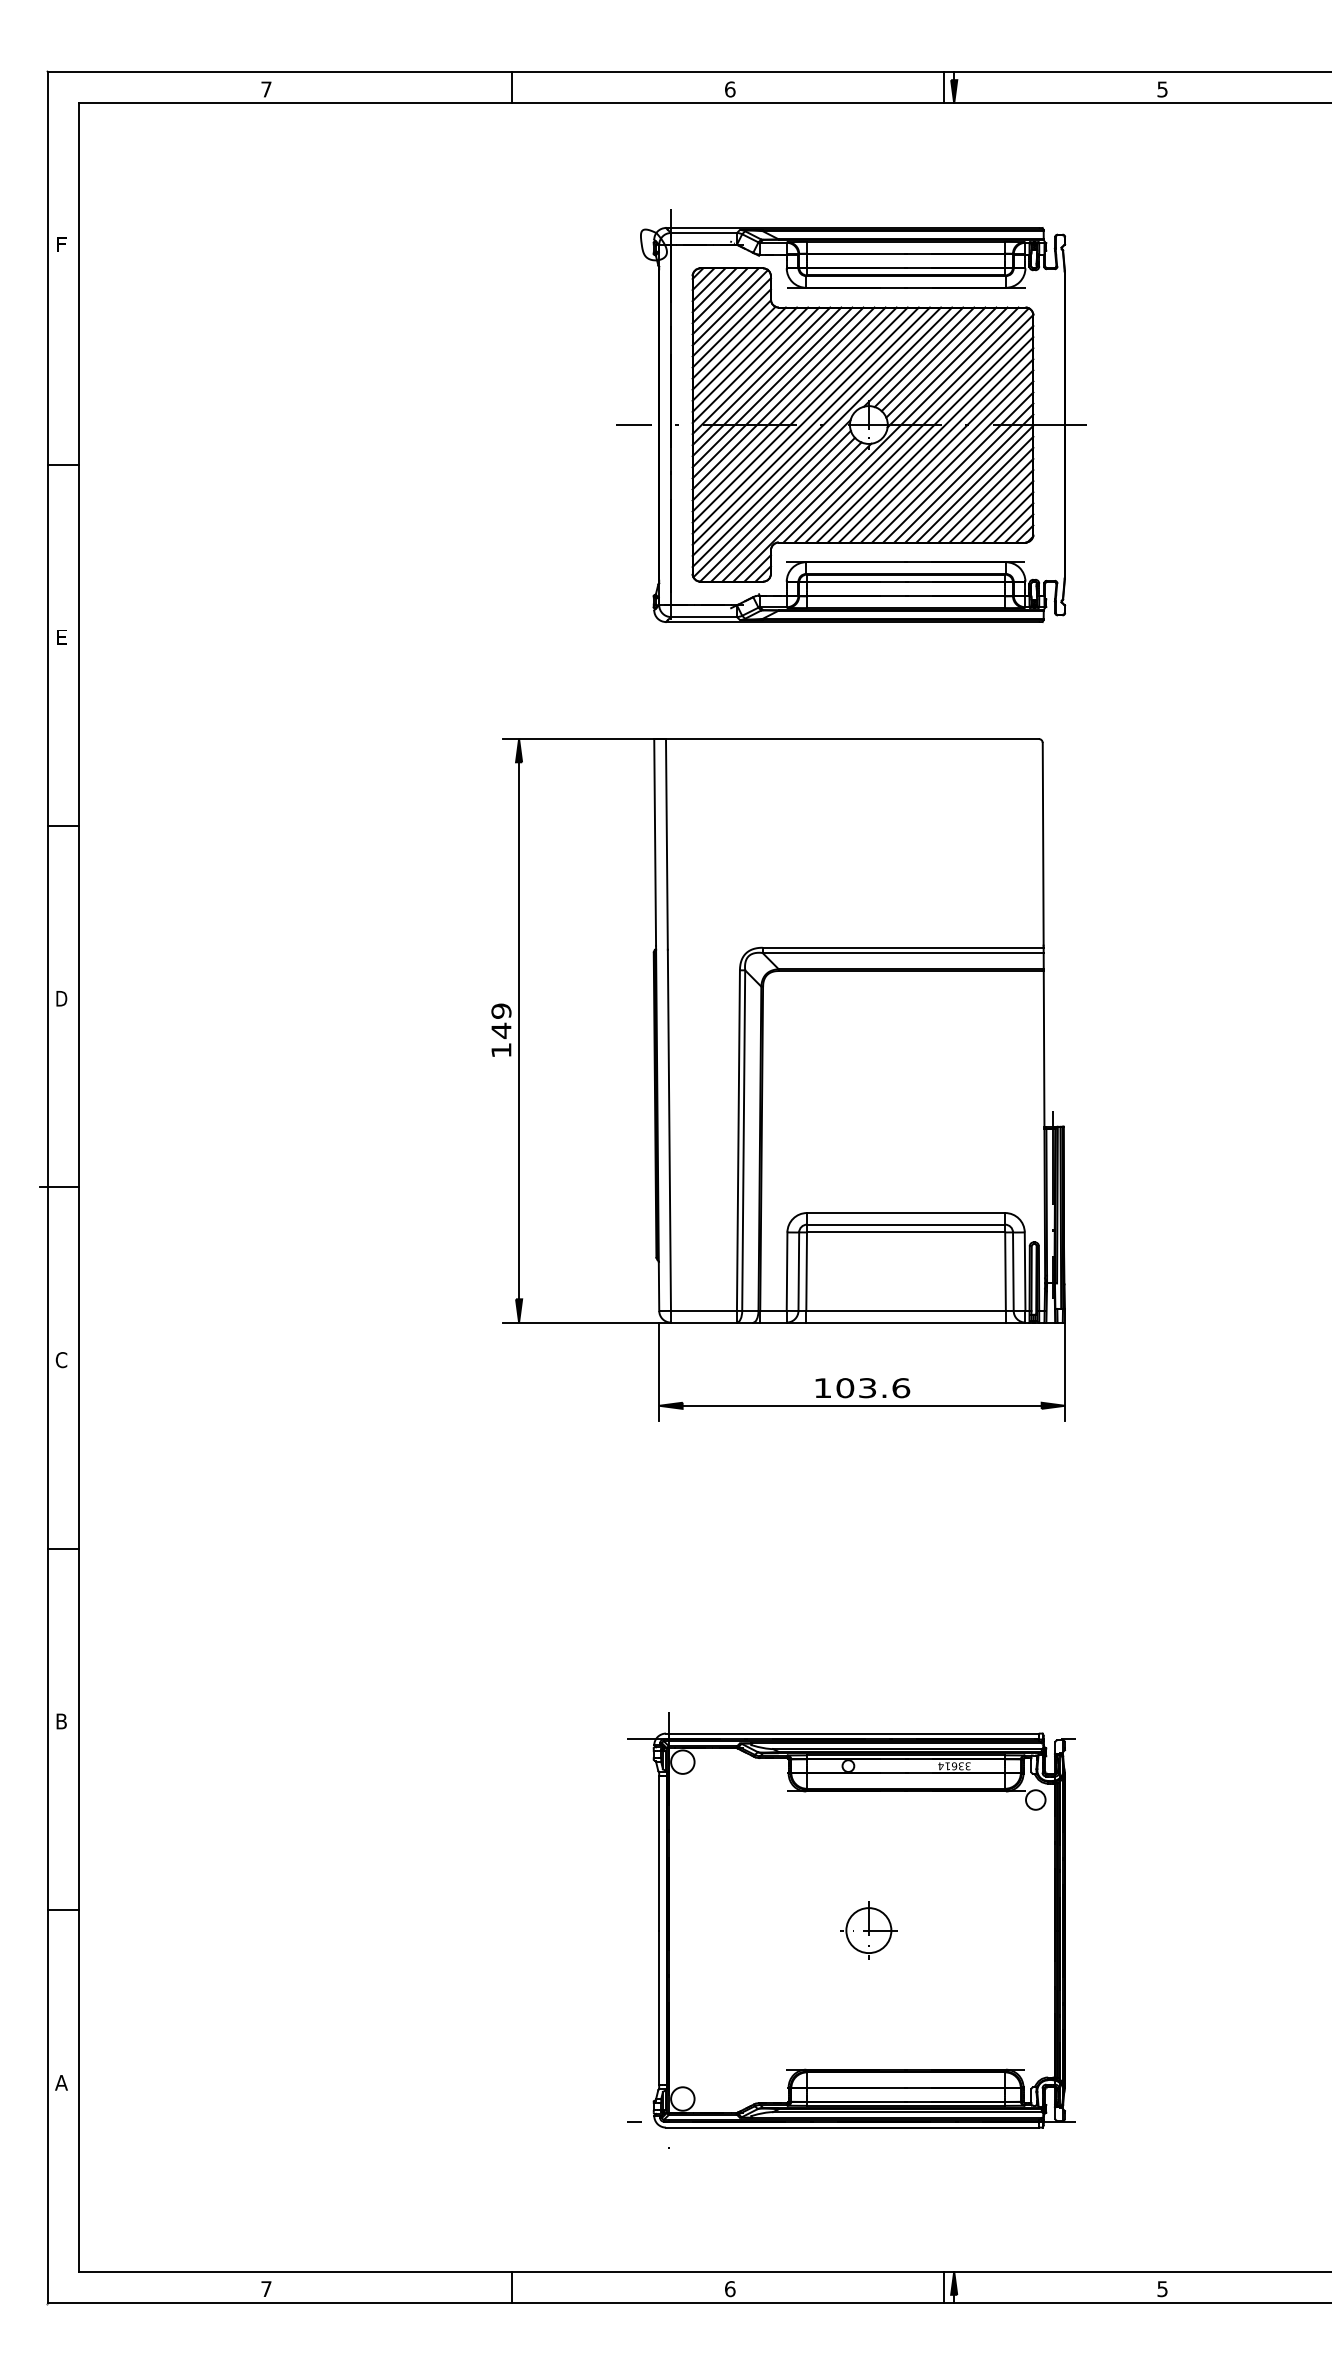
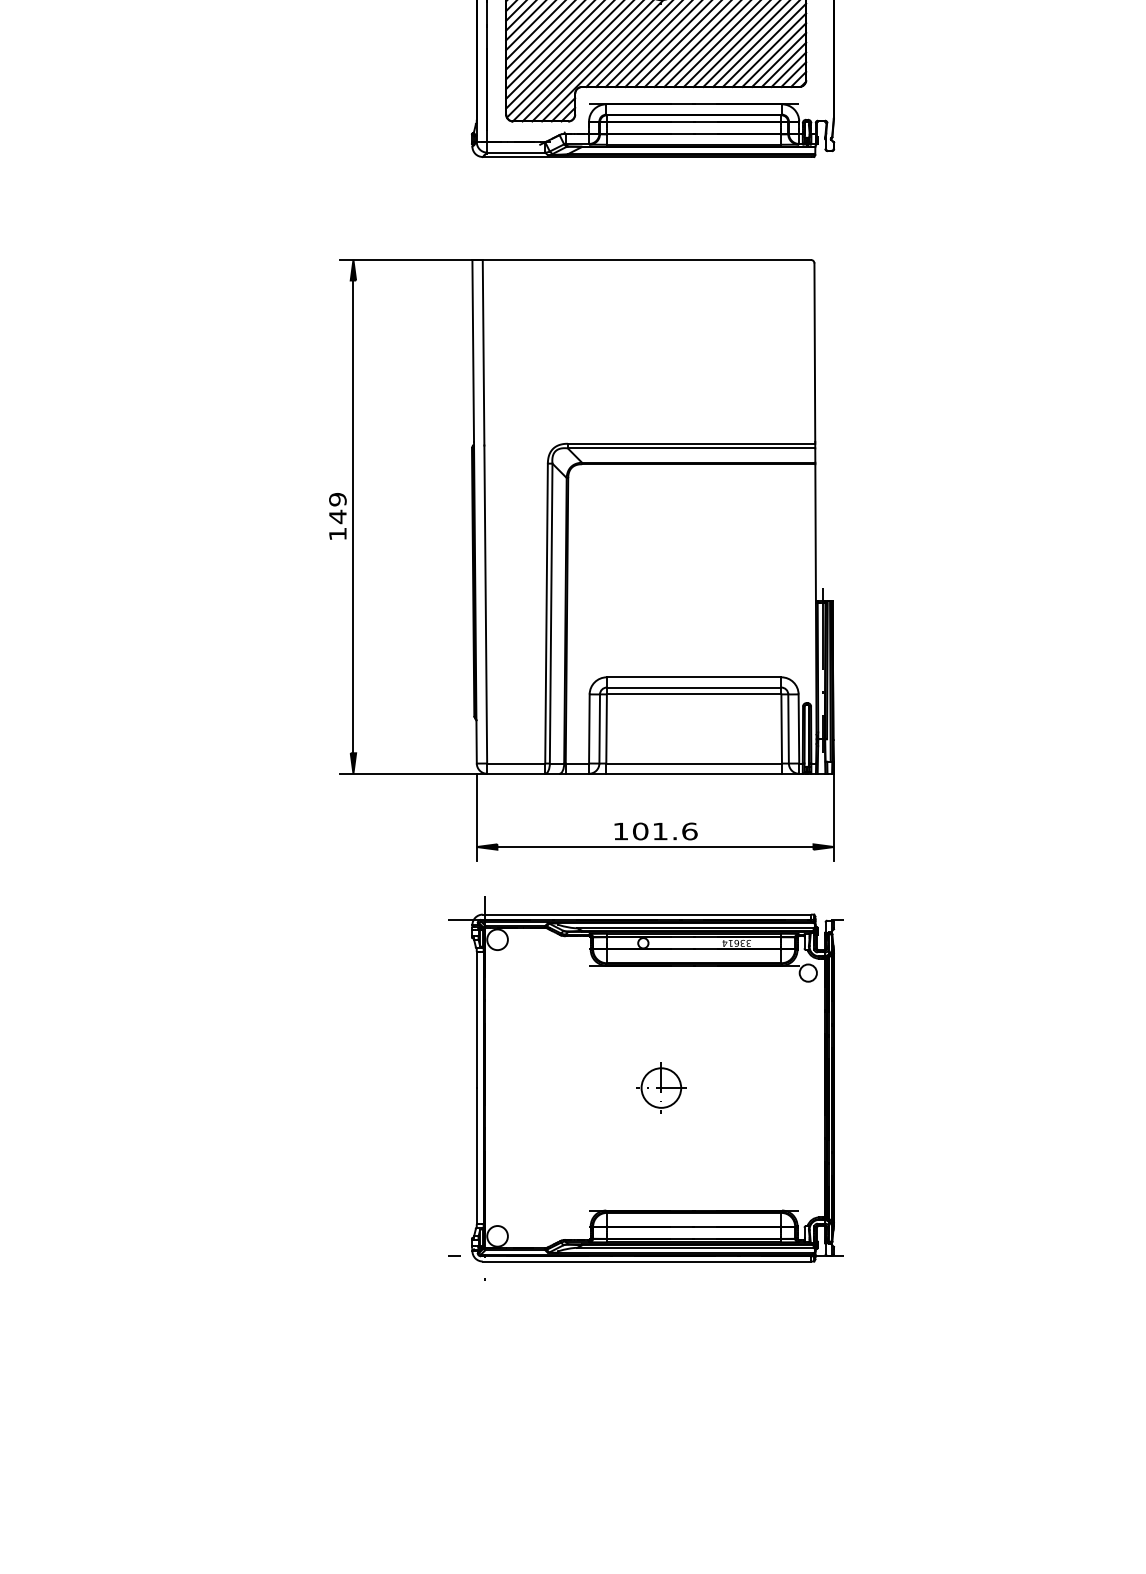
text: (867, 1388) -> (660, 831), 103.6 -> 101.6
part: (851, 1930) -> (646, 1087), moved

